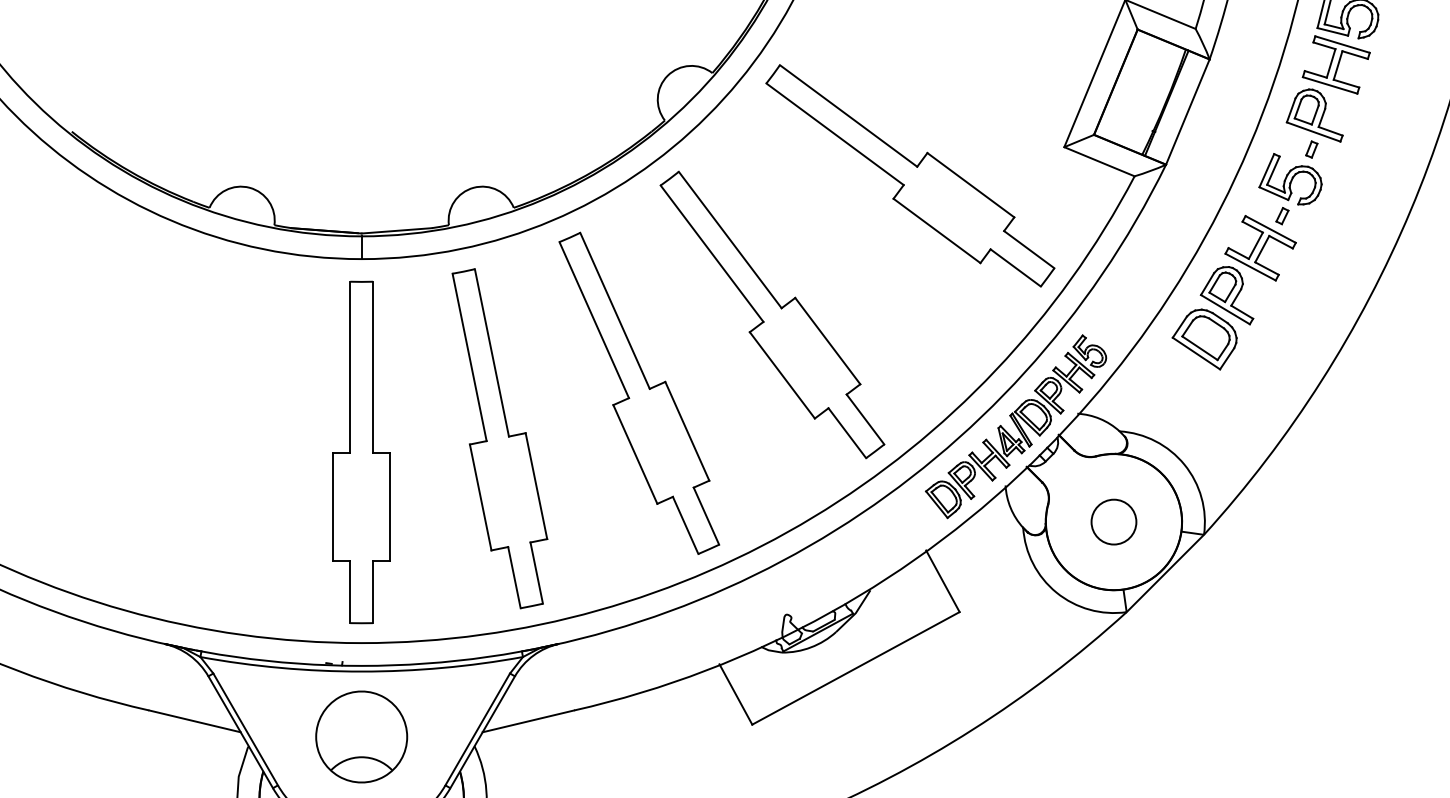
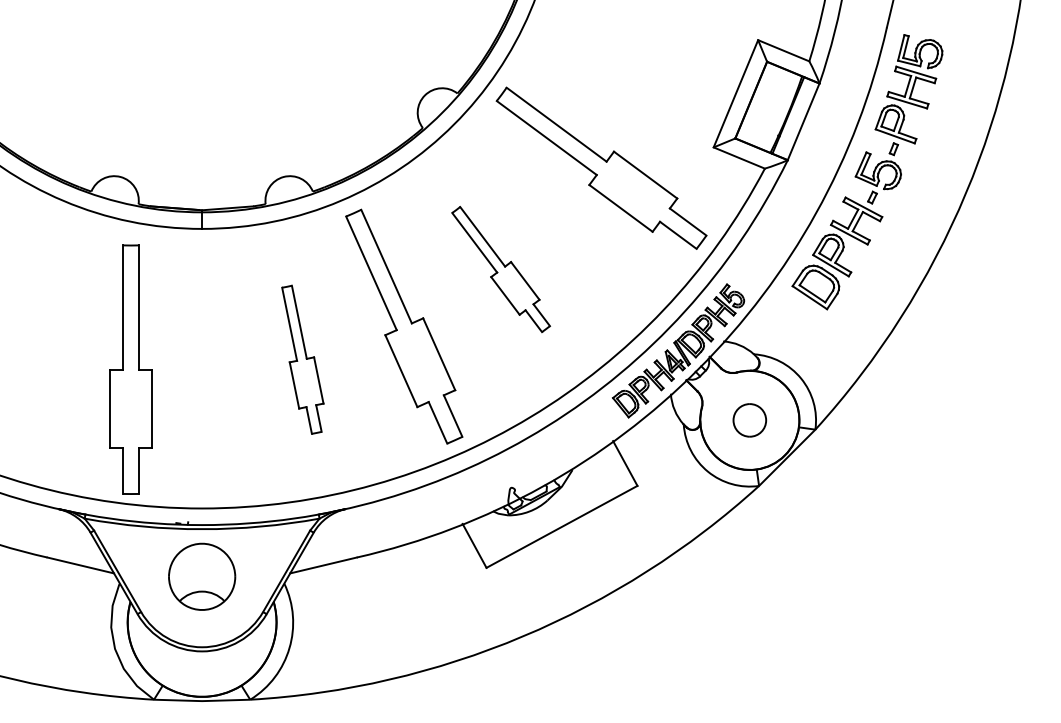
part: (771, 314) -> (500, 269), size x0.6
part: (499, 438) -> (302, 359), size x0.6
part: (360, 452) -> (130, 369), moved

